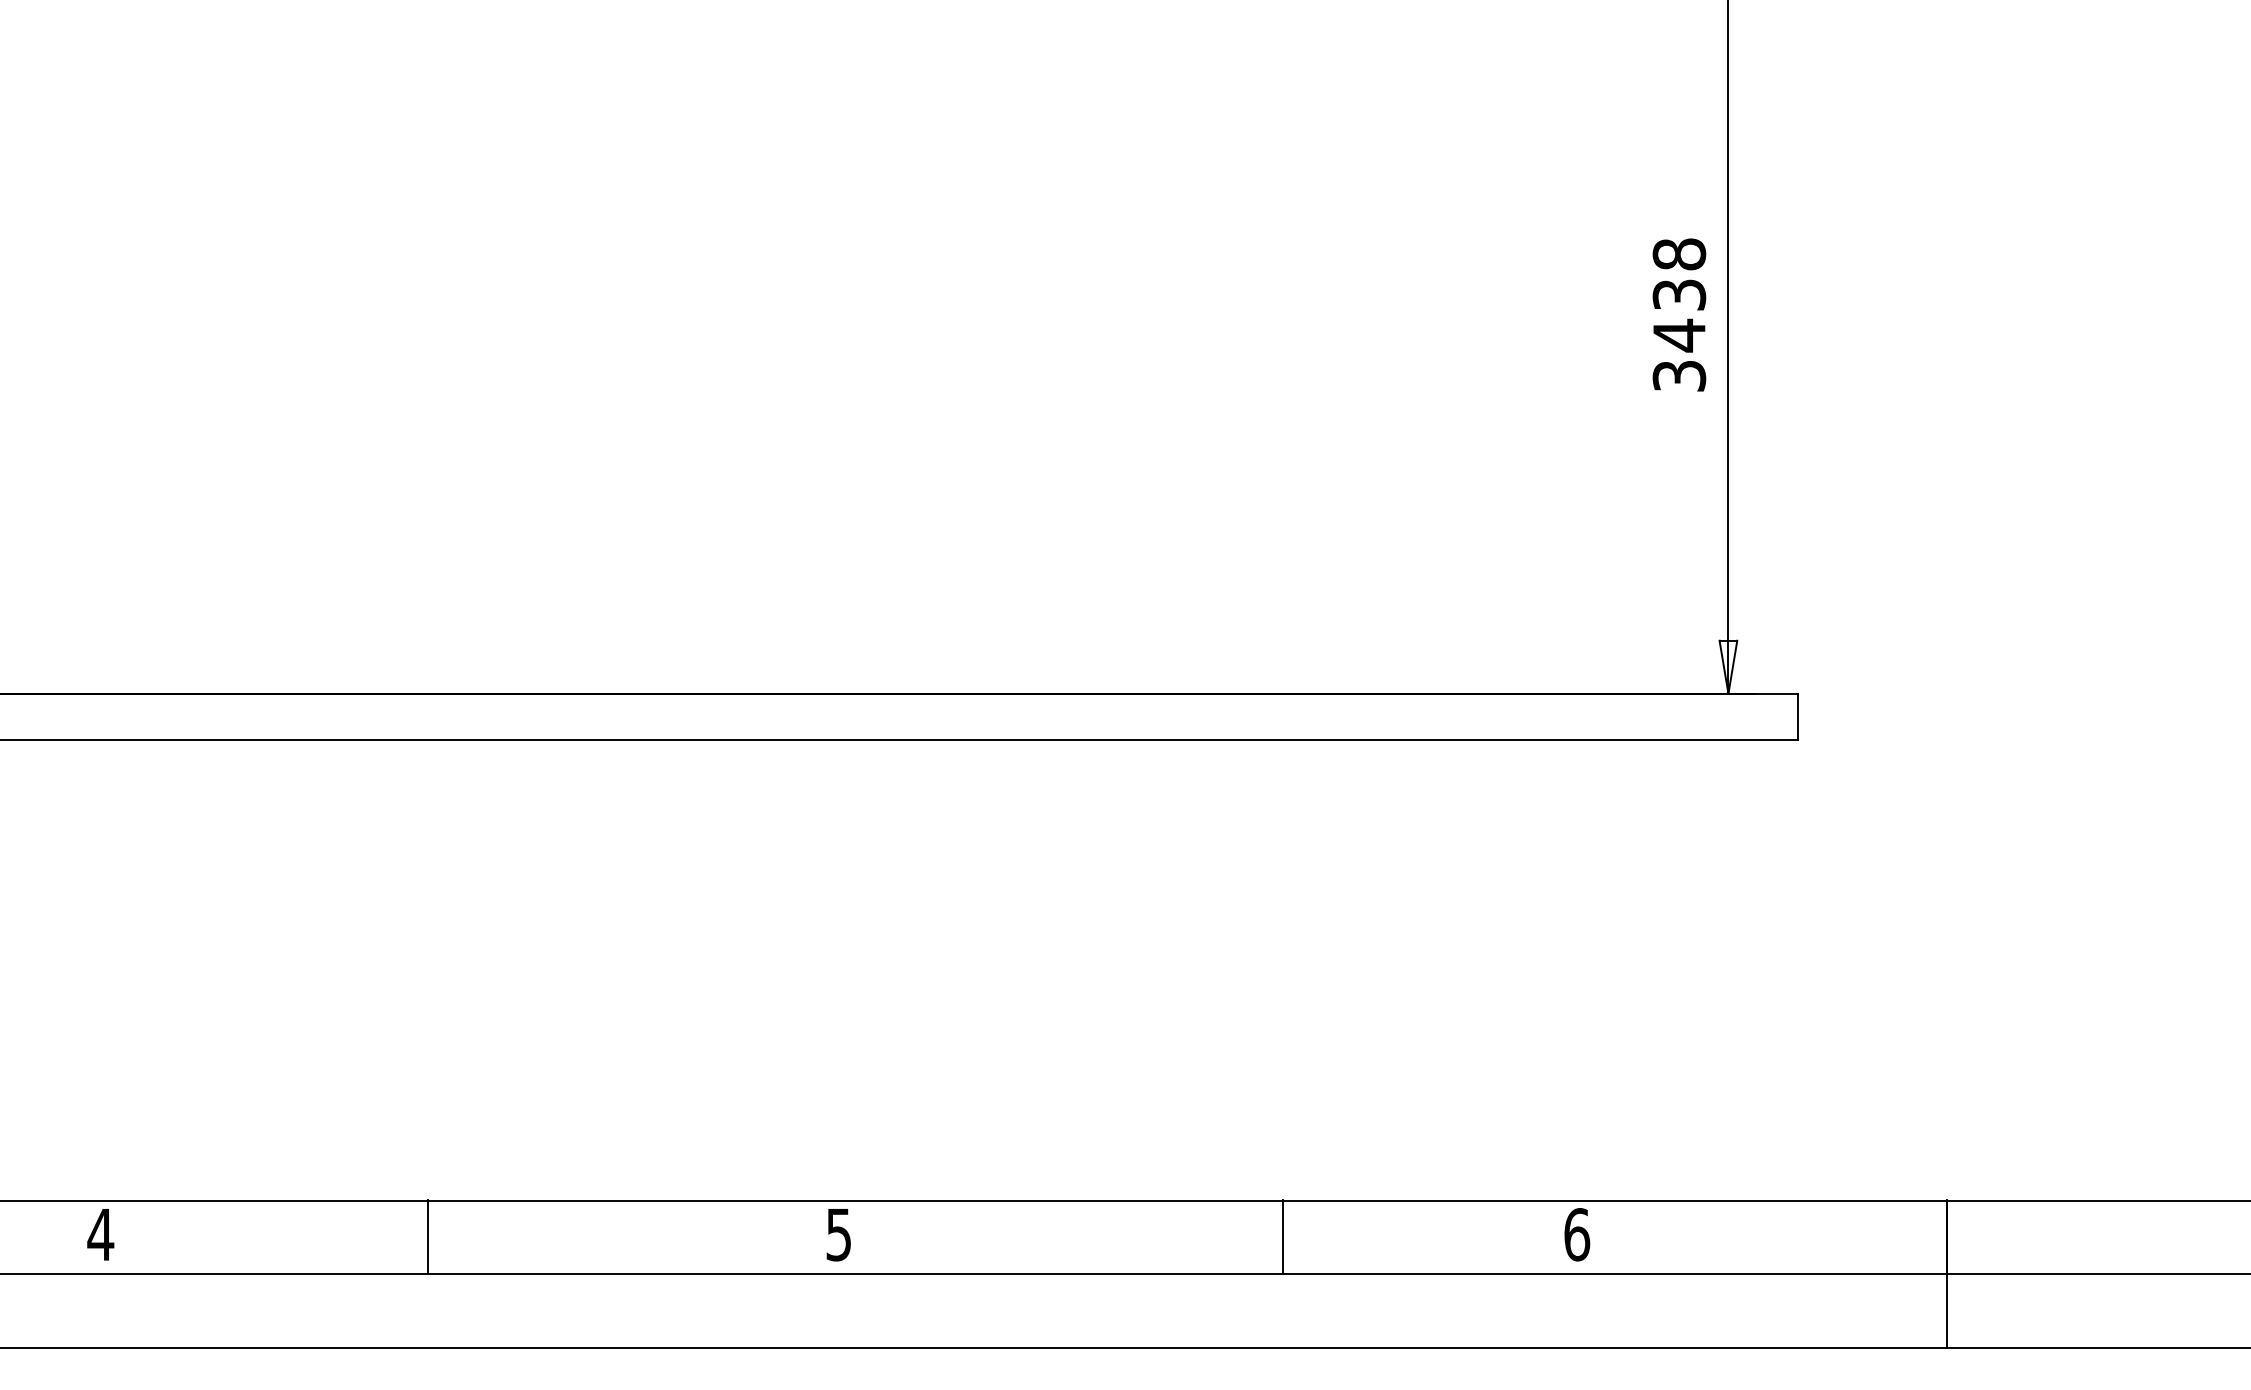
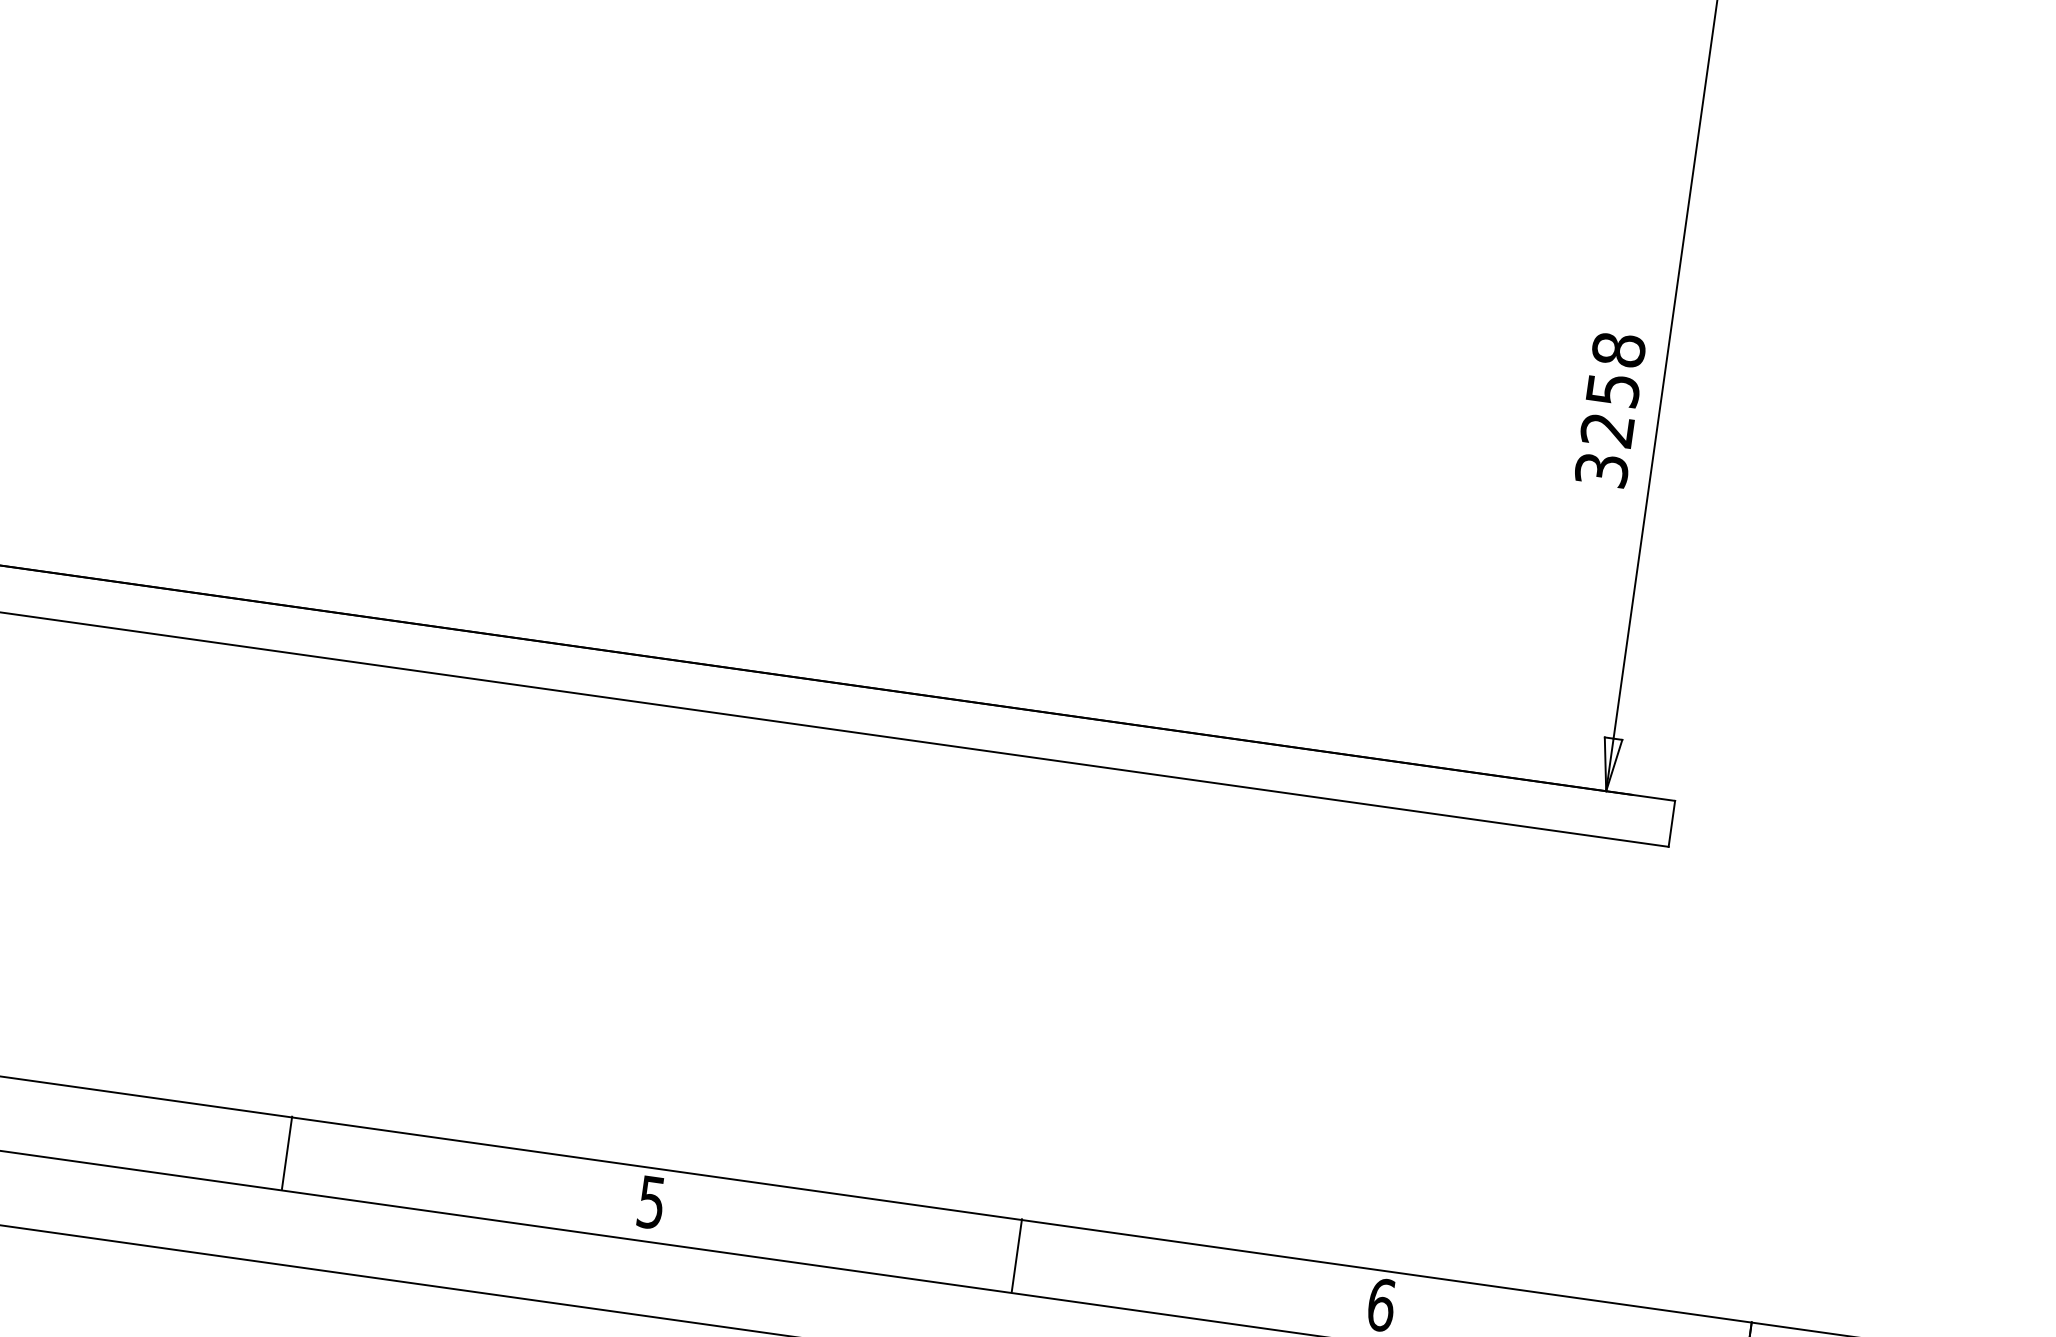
text: (1678, 315) -> (1609, 410), 3438 -> 3258
line: (427, 1235) -> (287, 1151), moved
line: (1282, 1235) -> (1016, 1254), moved

